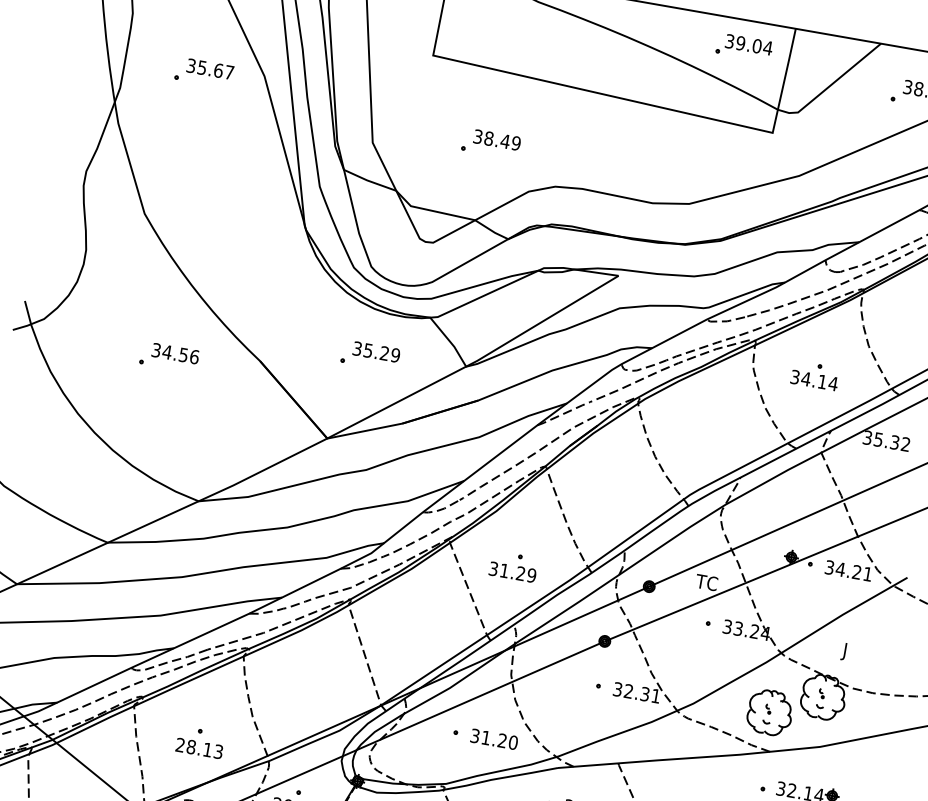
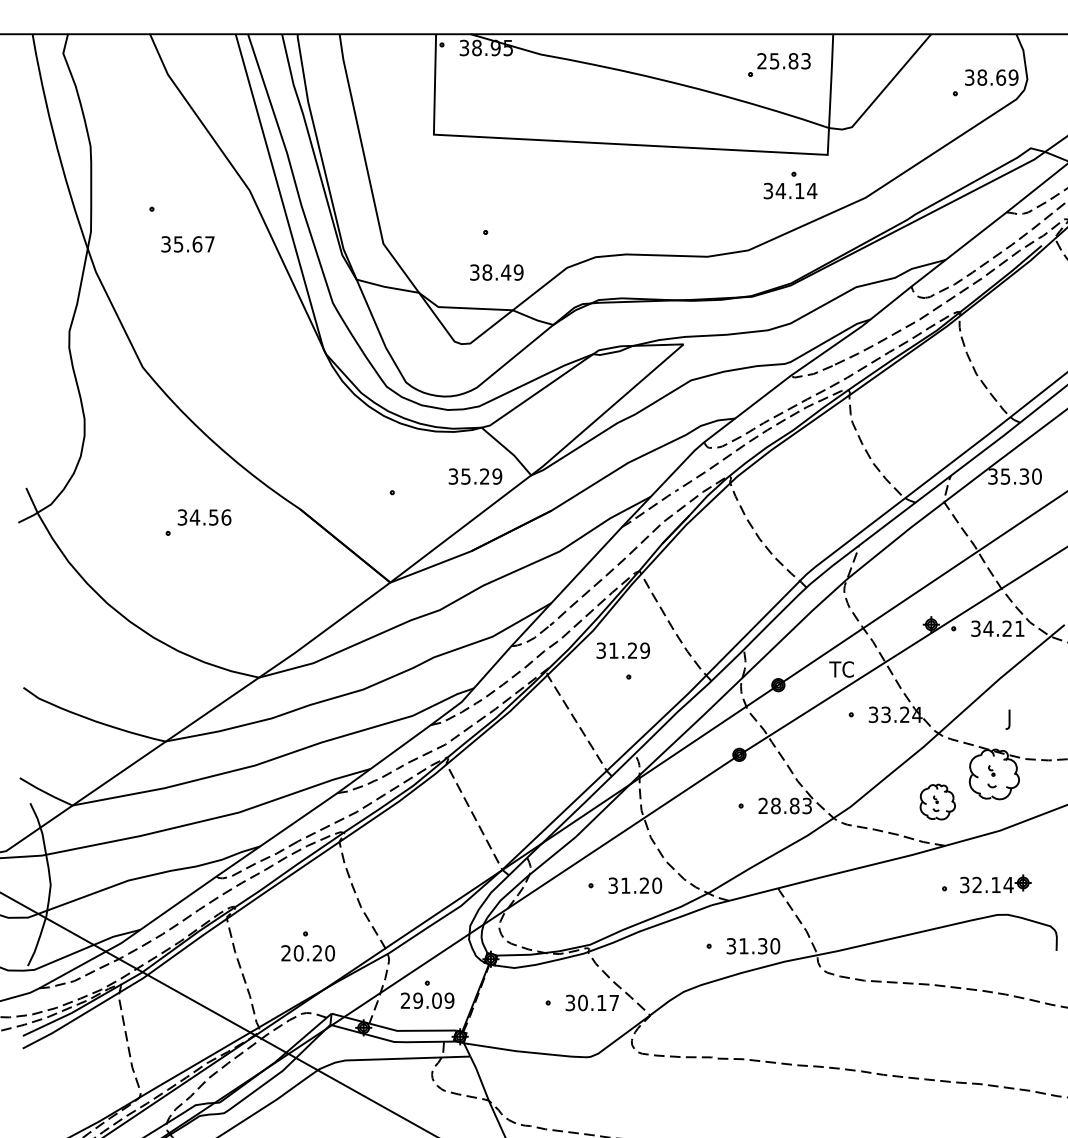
text: (749, 45) -> (784, 61), 39.04 -> 25.83
text: (209, 69) -> (187, 244), moved
text: (496, 140) -> (496, 272), moved
text: (376, 352) -> (475, 476), moved
part: (815, 375) -> (790, 185), moved
text: (905, 444) -> (1036, 476), 35.32 -> 35.30
text: (512, 571) -> (622, 650), moved
text: (636, 692) -> (784, 805), 32.31 -> 28.83
part: (770, 712) -> (937, 801), size x0.7
text: (205, 749) -> (314, 953), 28.13 -> 20.20

